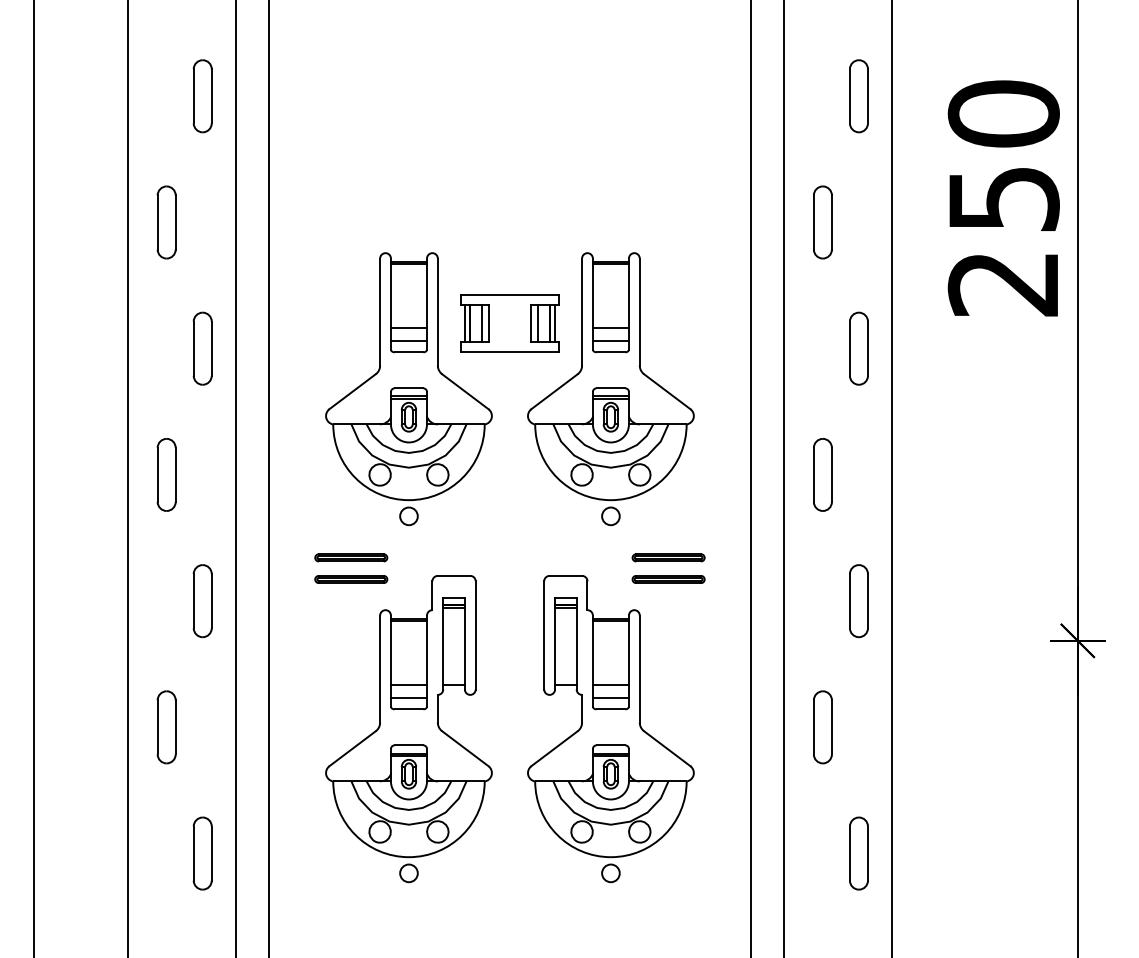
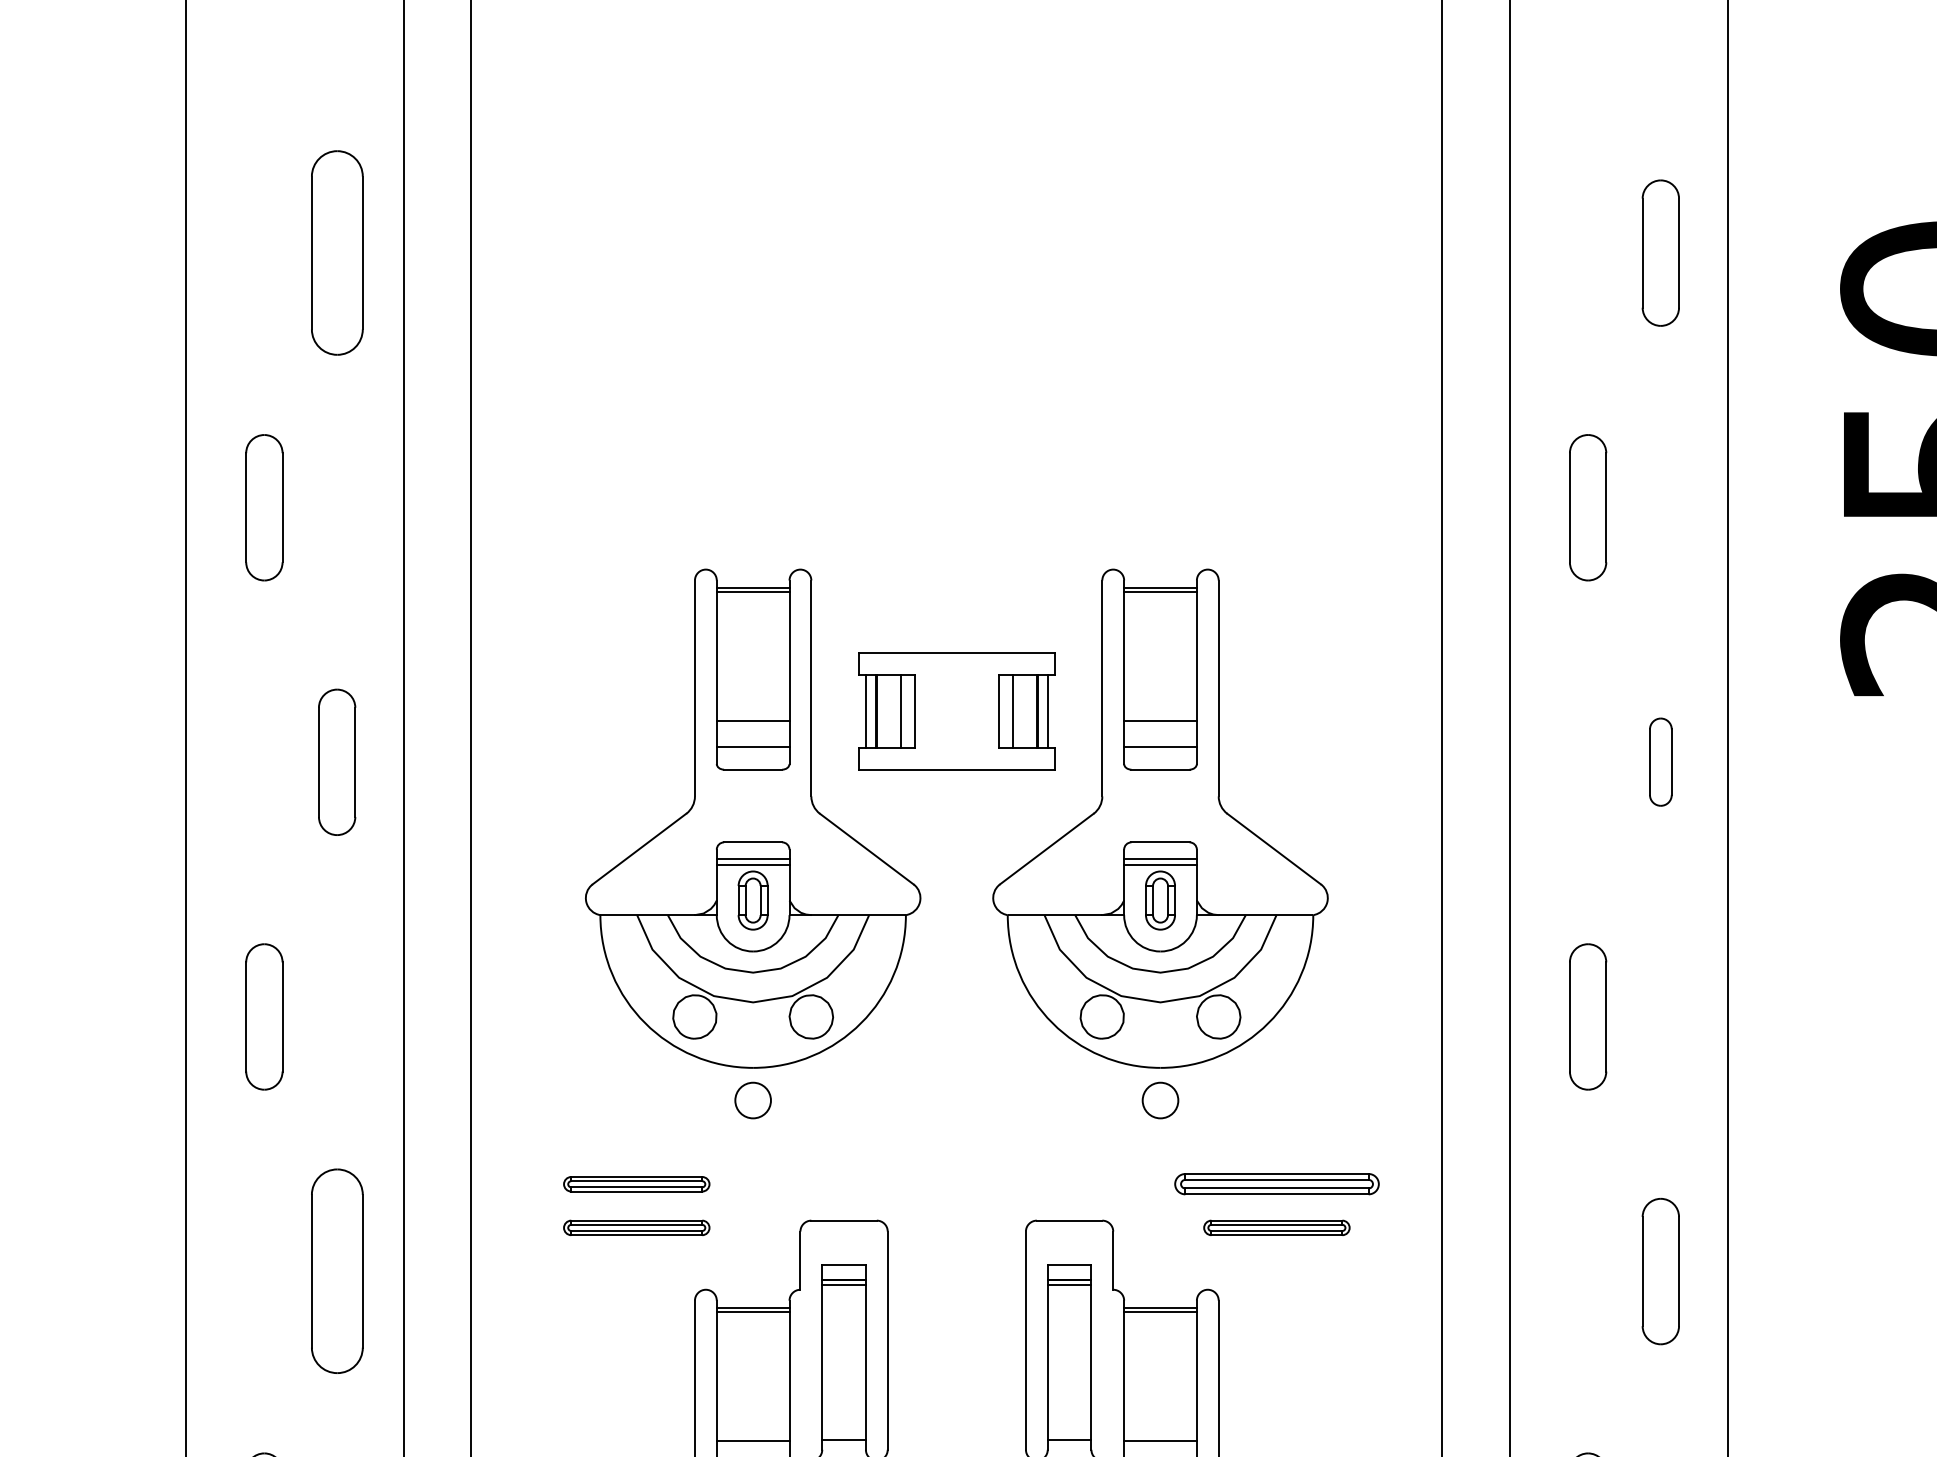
part: (202, 96) -> (336, 253), size x1.4
part: (858, 348) -> (1659, 761), size x0.6
part: (668, 557) -> (1276, 1183), size x1.4
part: (202, 601) -> (336, 1272), size x1.4

